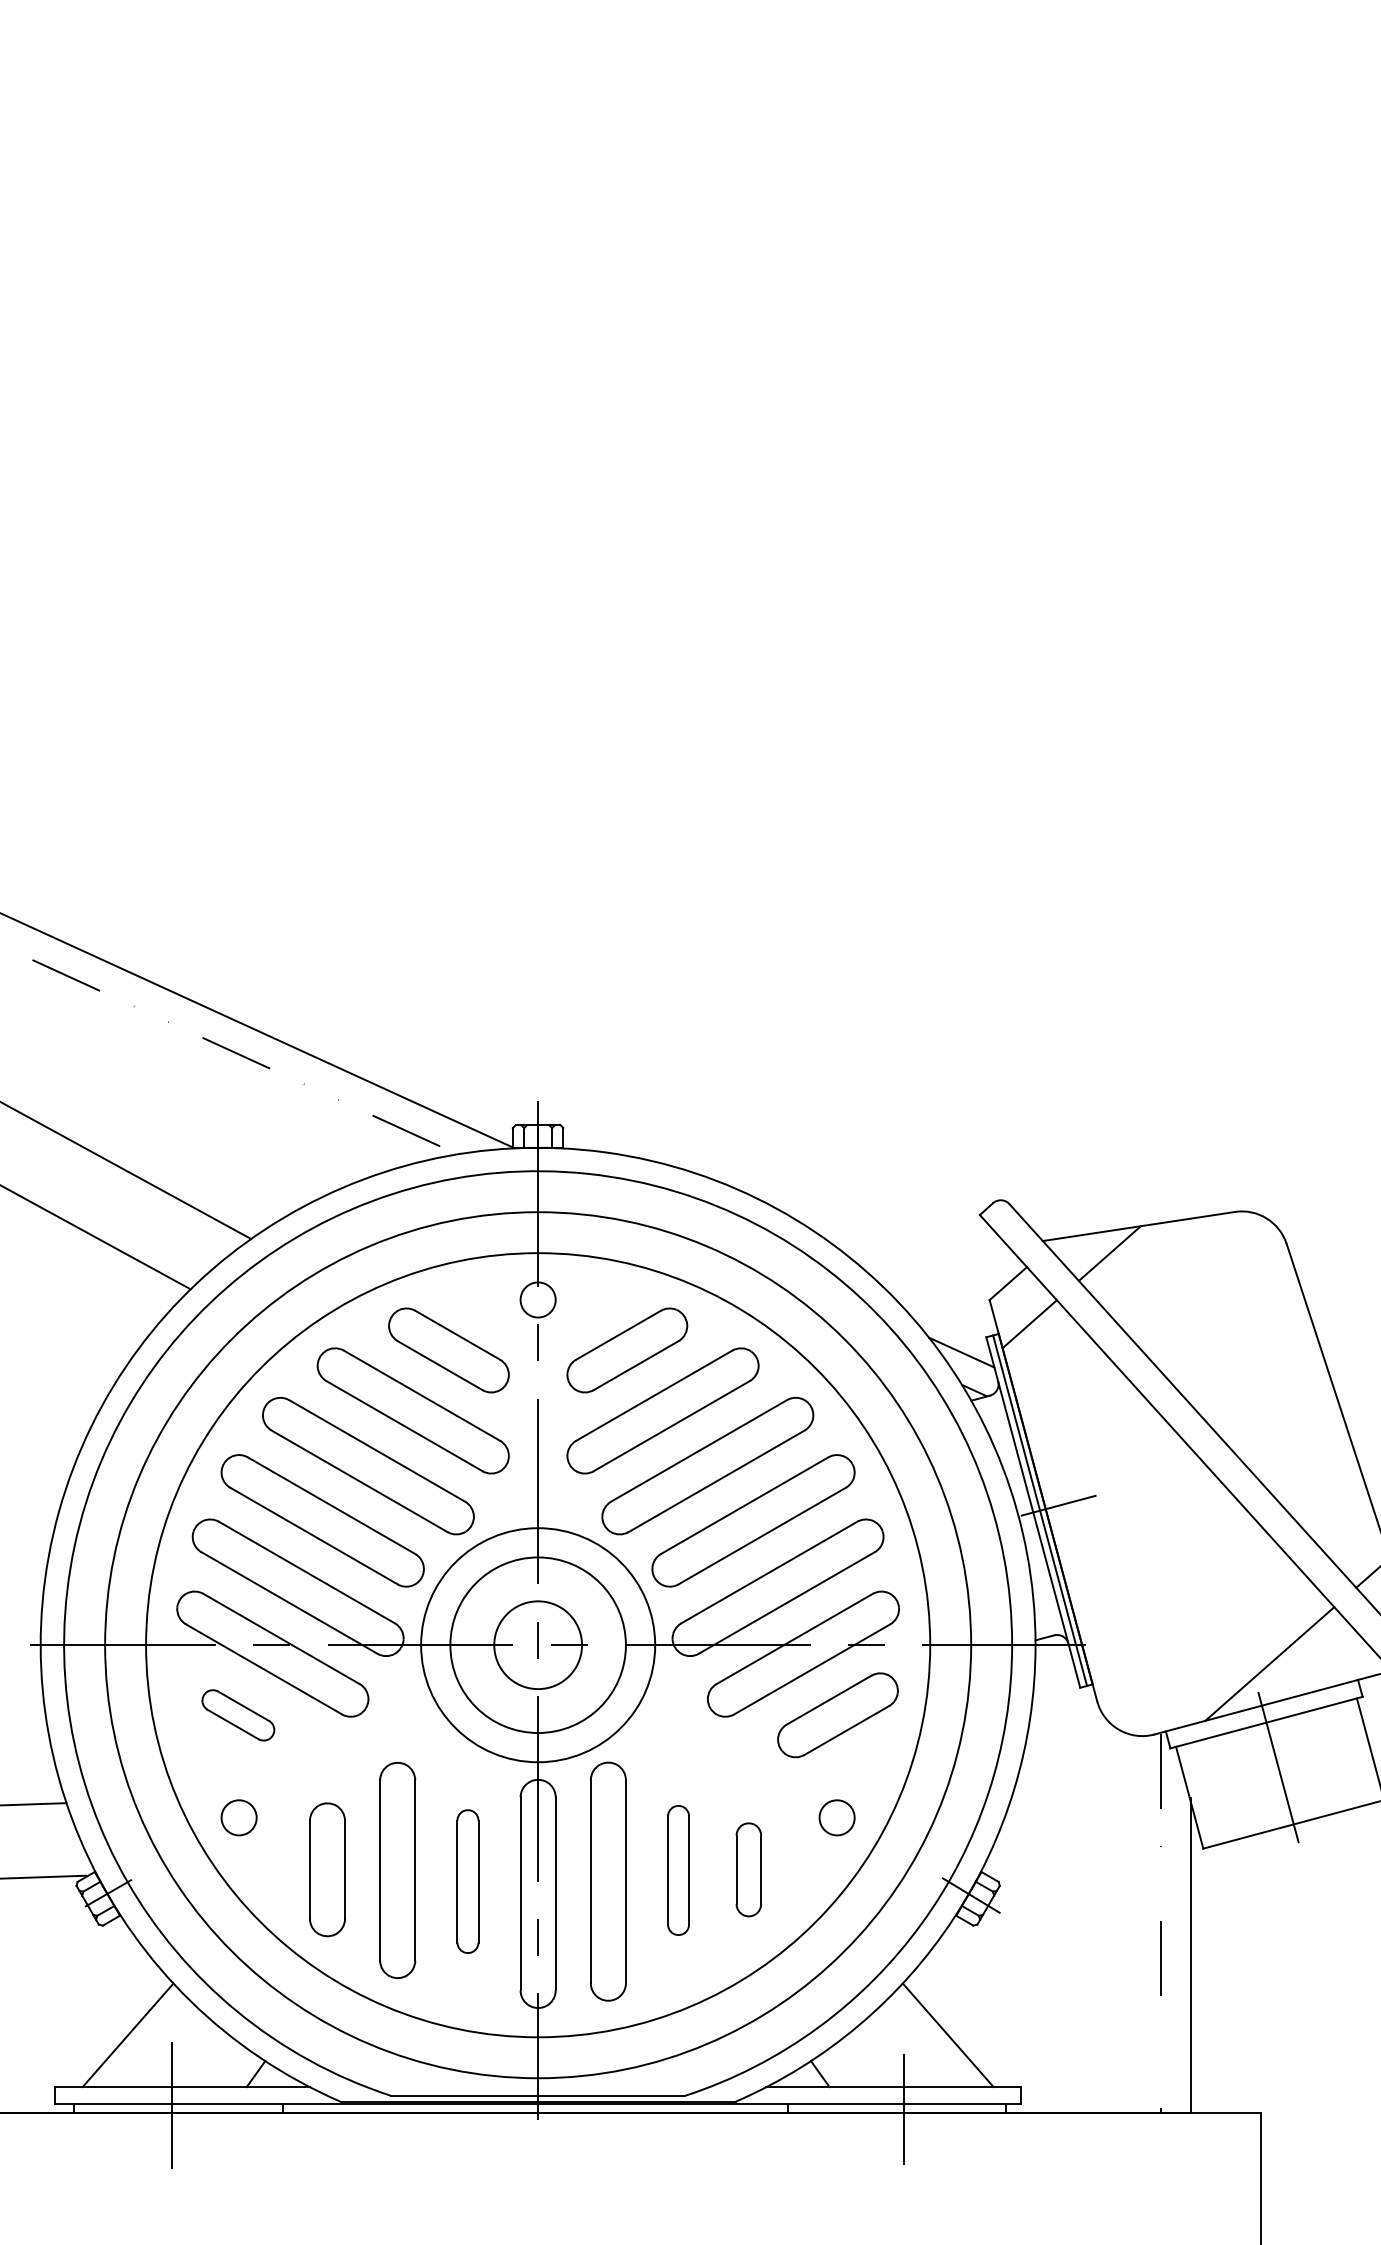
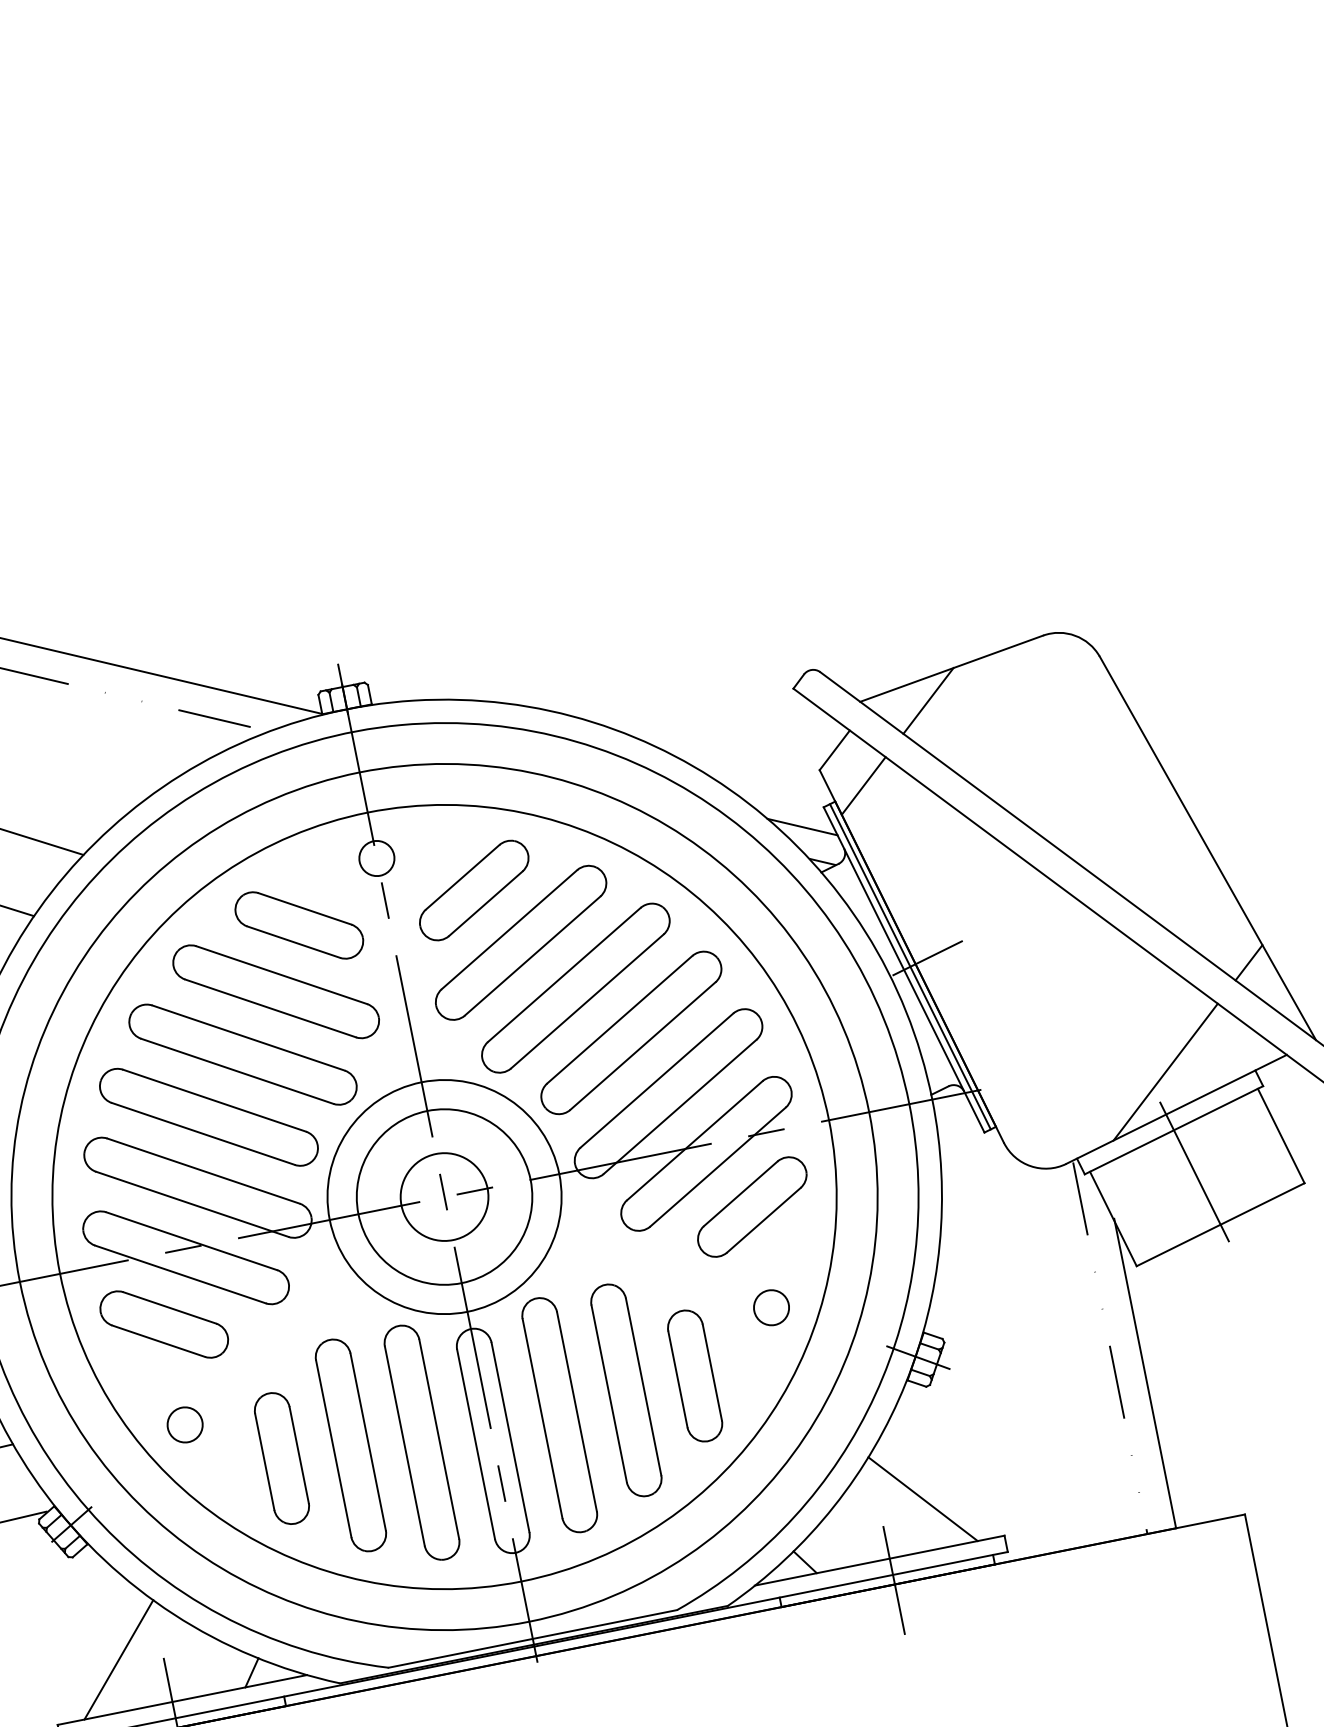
part: (238, 1715) -> (164, 1324), size x1.67
part: (748, 1869) -> (694, 1375), size x1.43
part: (678, 1870) -> (626, 1390), size x1.67
part: (467, 1881) -> (421, 1442), size x1.67

